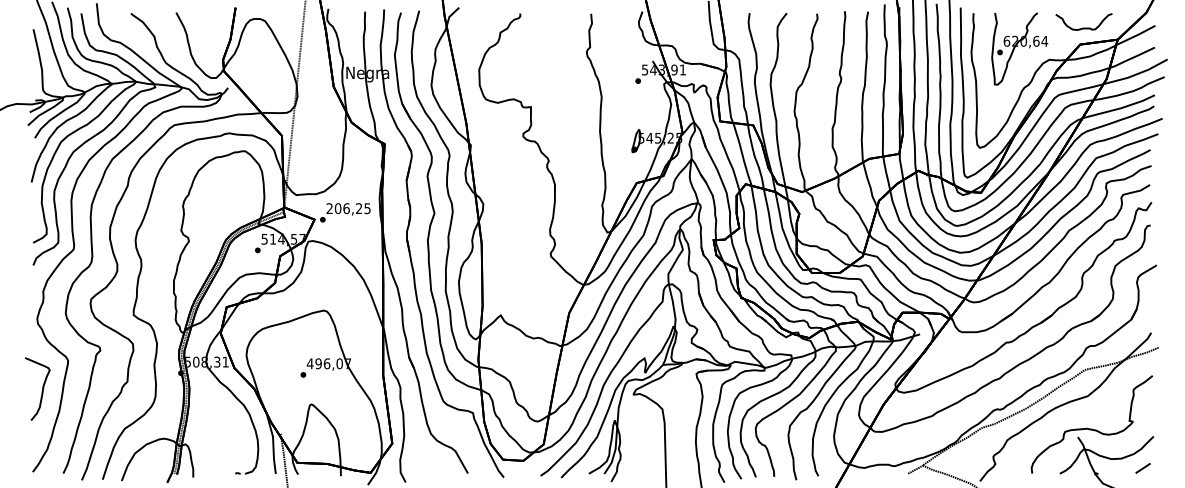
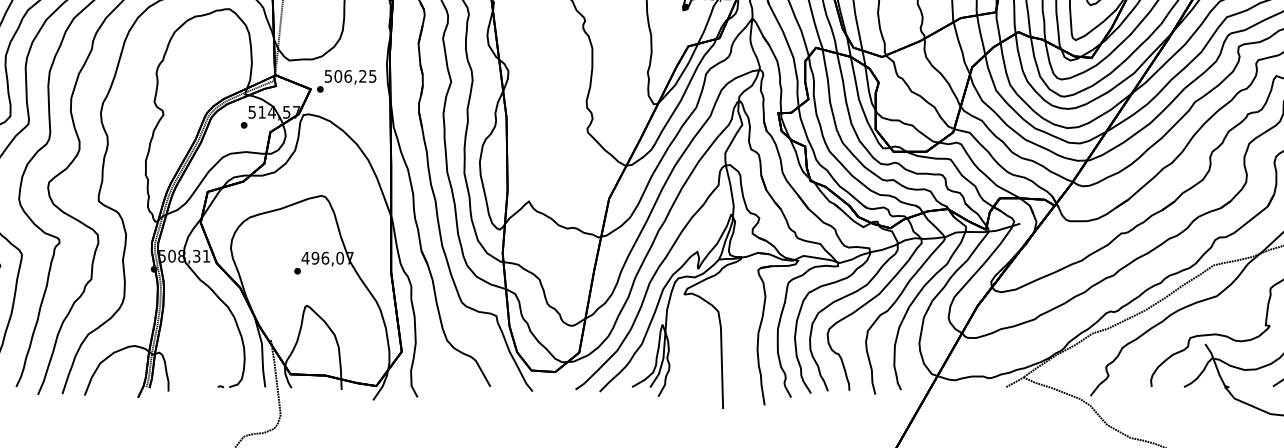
text: (329, 208) -> (328, 76), 206,25 -> 506,25

